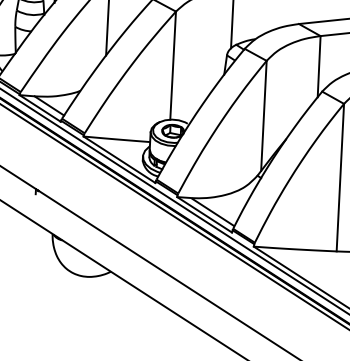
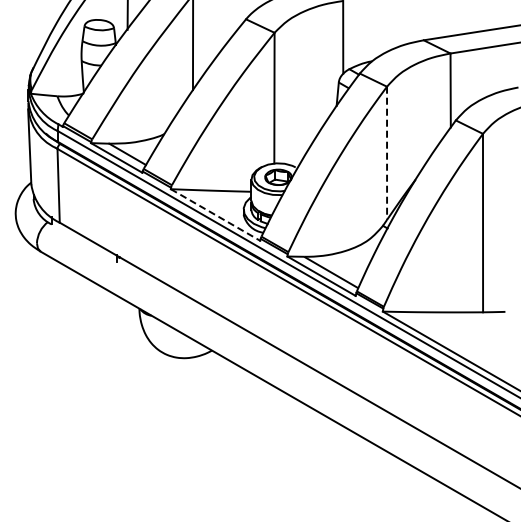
line: (264, 116) -> (387, 153), solid -> dashed
line: (119, 160) -> (215, 215), solid -> dashed

